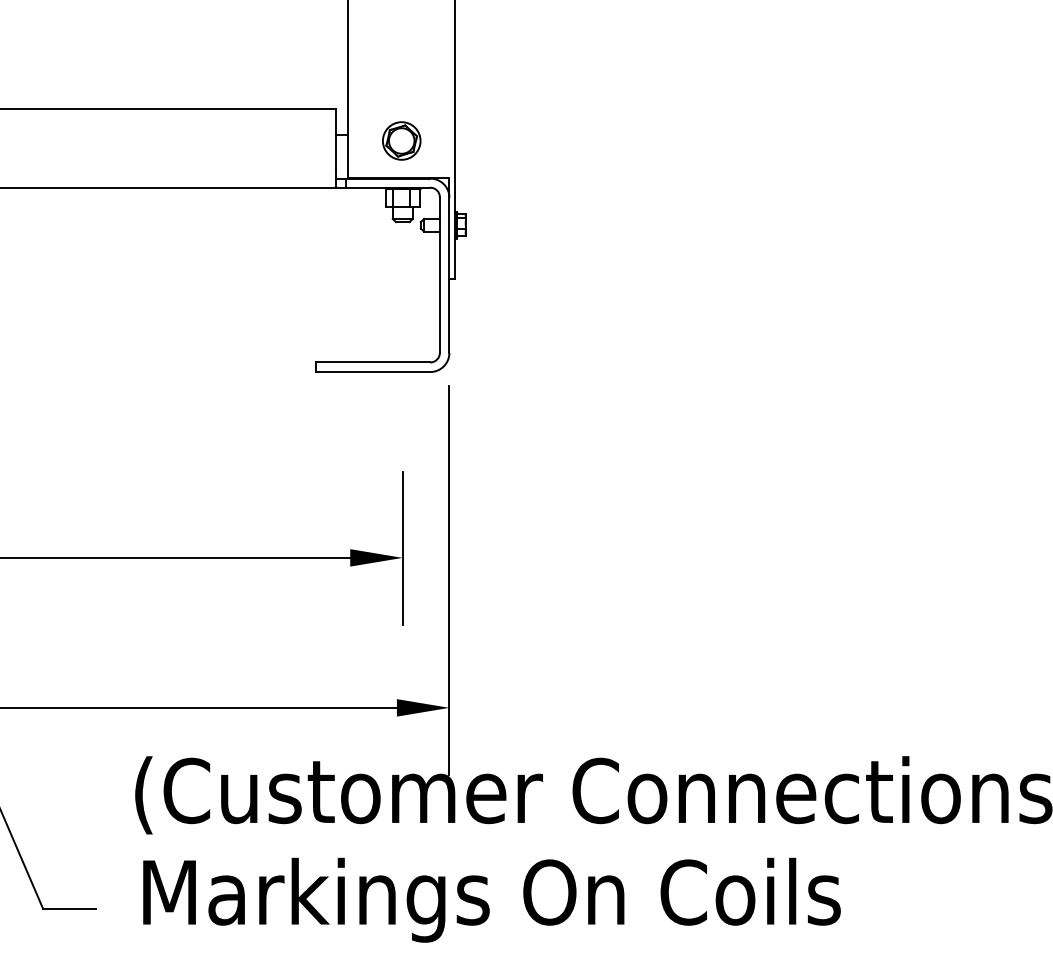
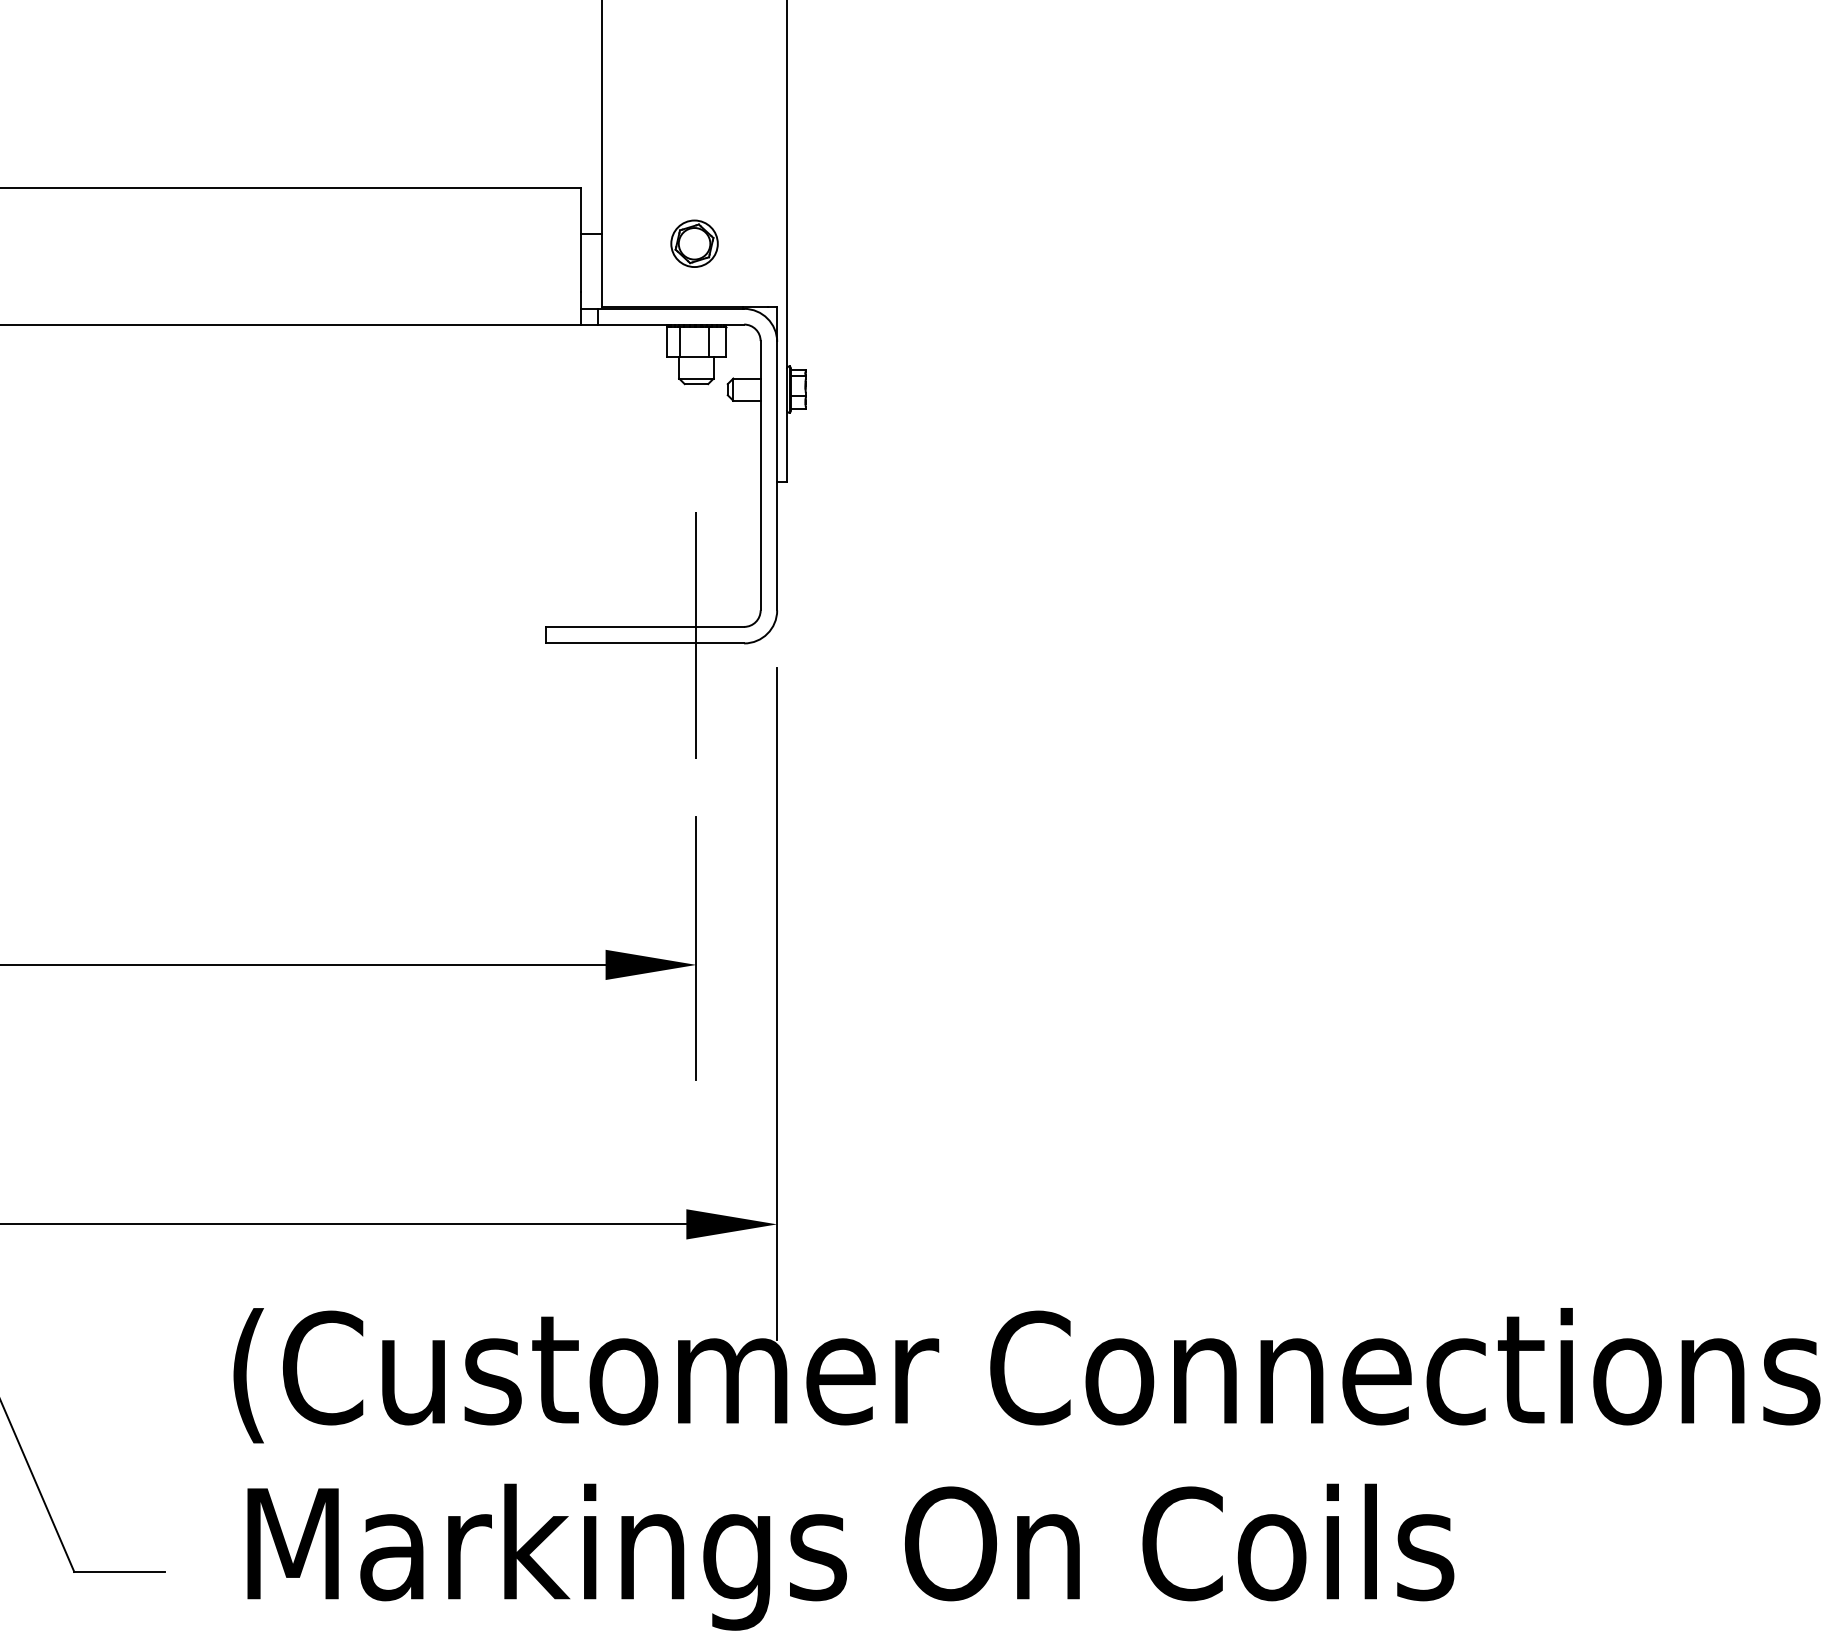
part: (401, 140) -> (694, 242), size x0.71
line: (402, 366) -> (696, 633), added

